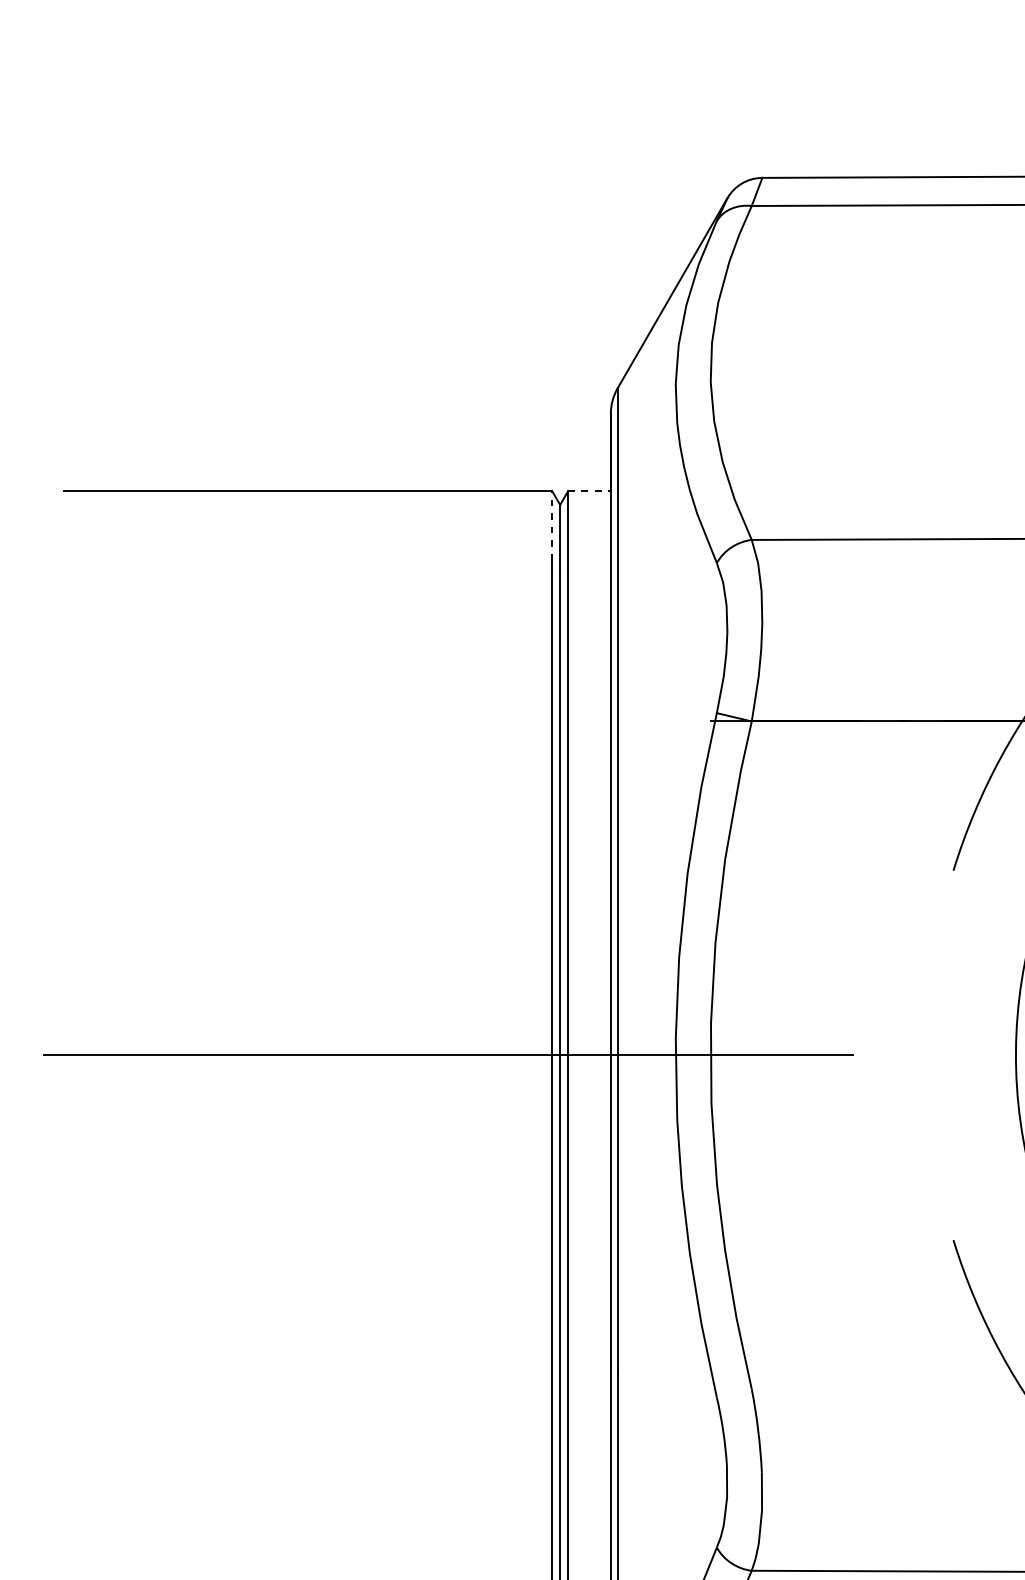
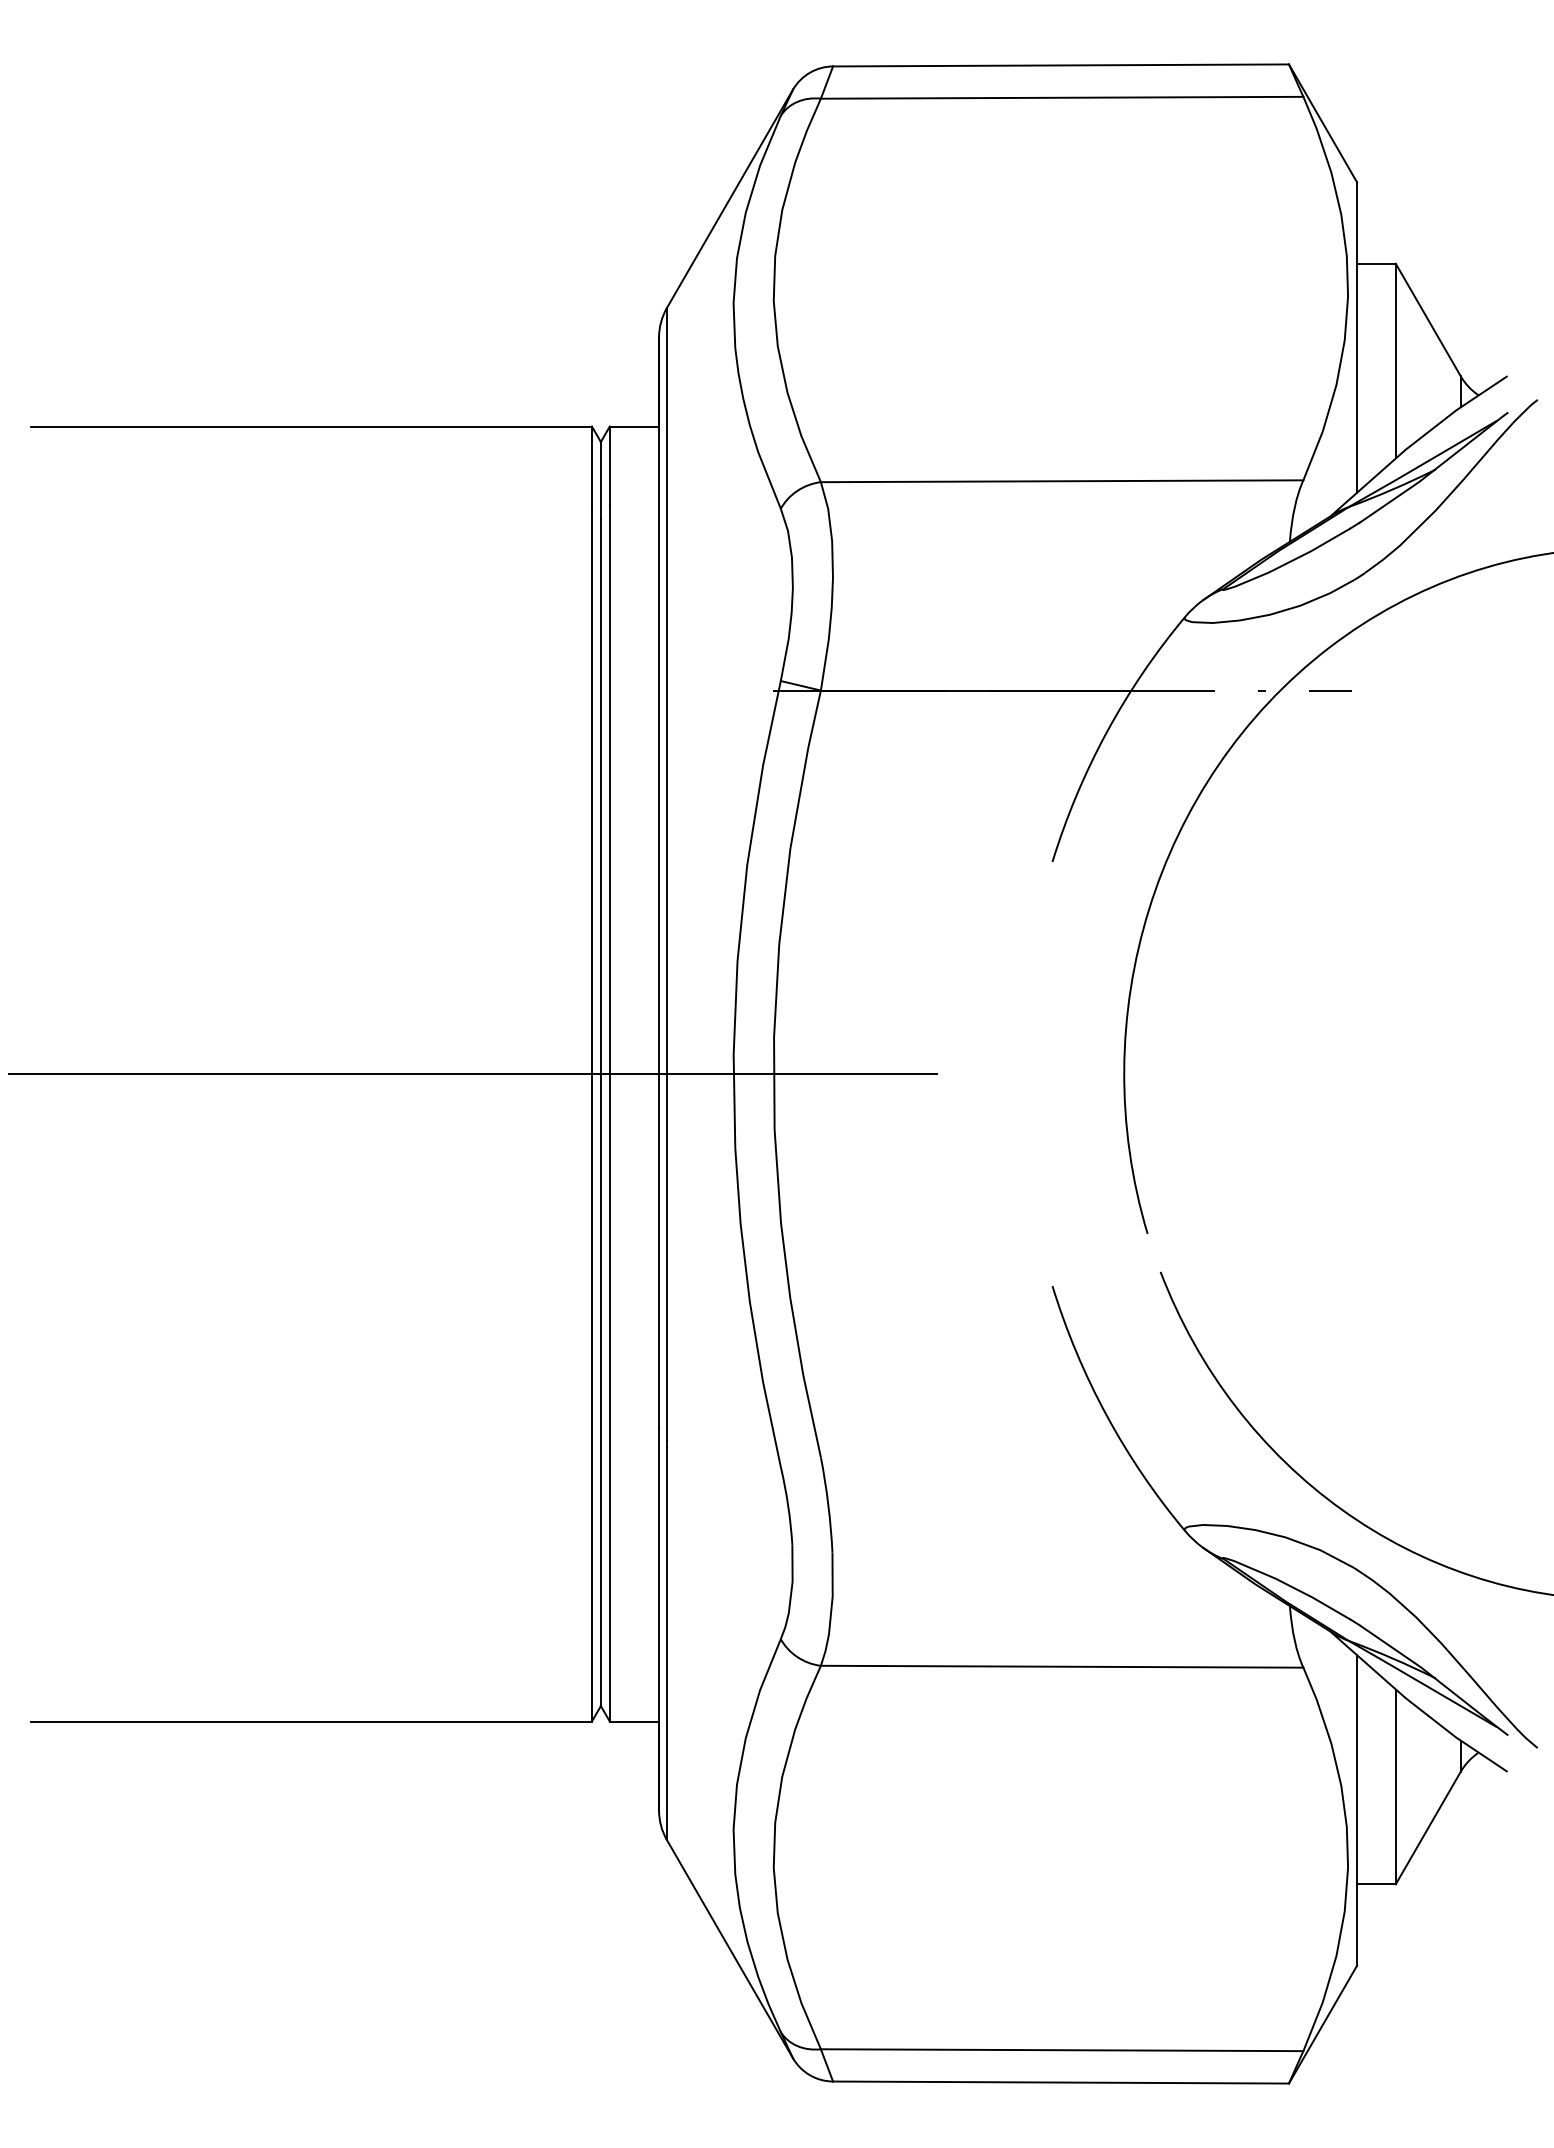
line: (589, 491) -> (634, 426), dashed -> solid
line: (552, 526) -> (591, 466), dashed -> solid

